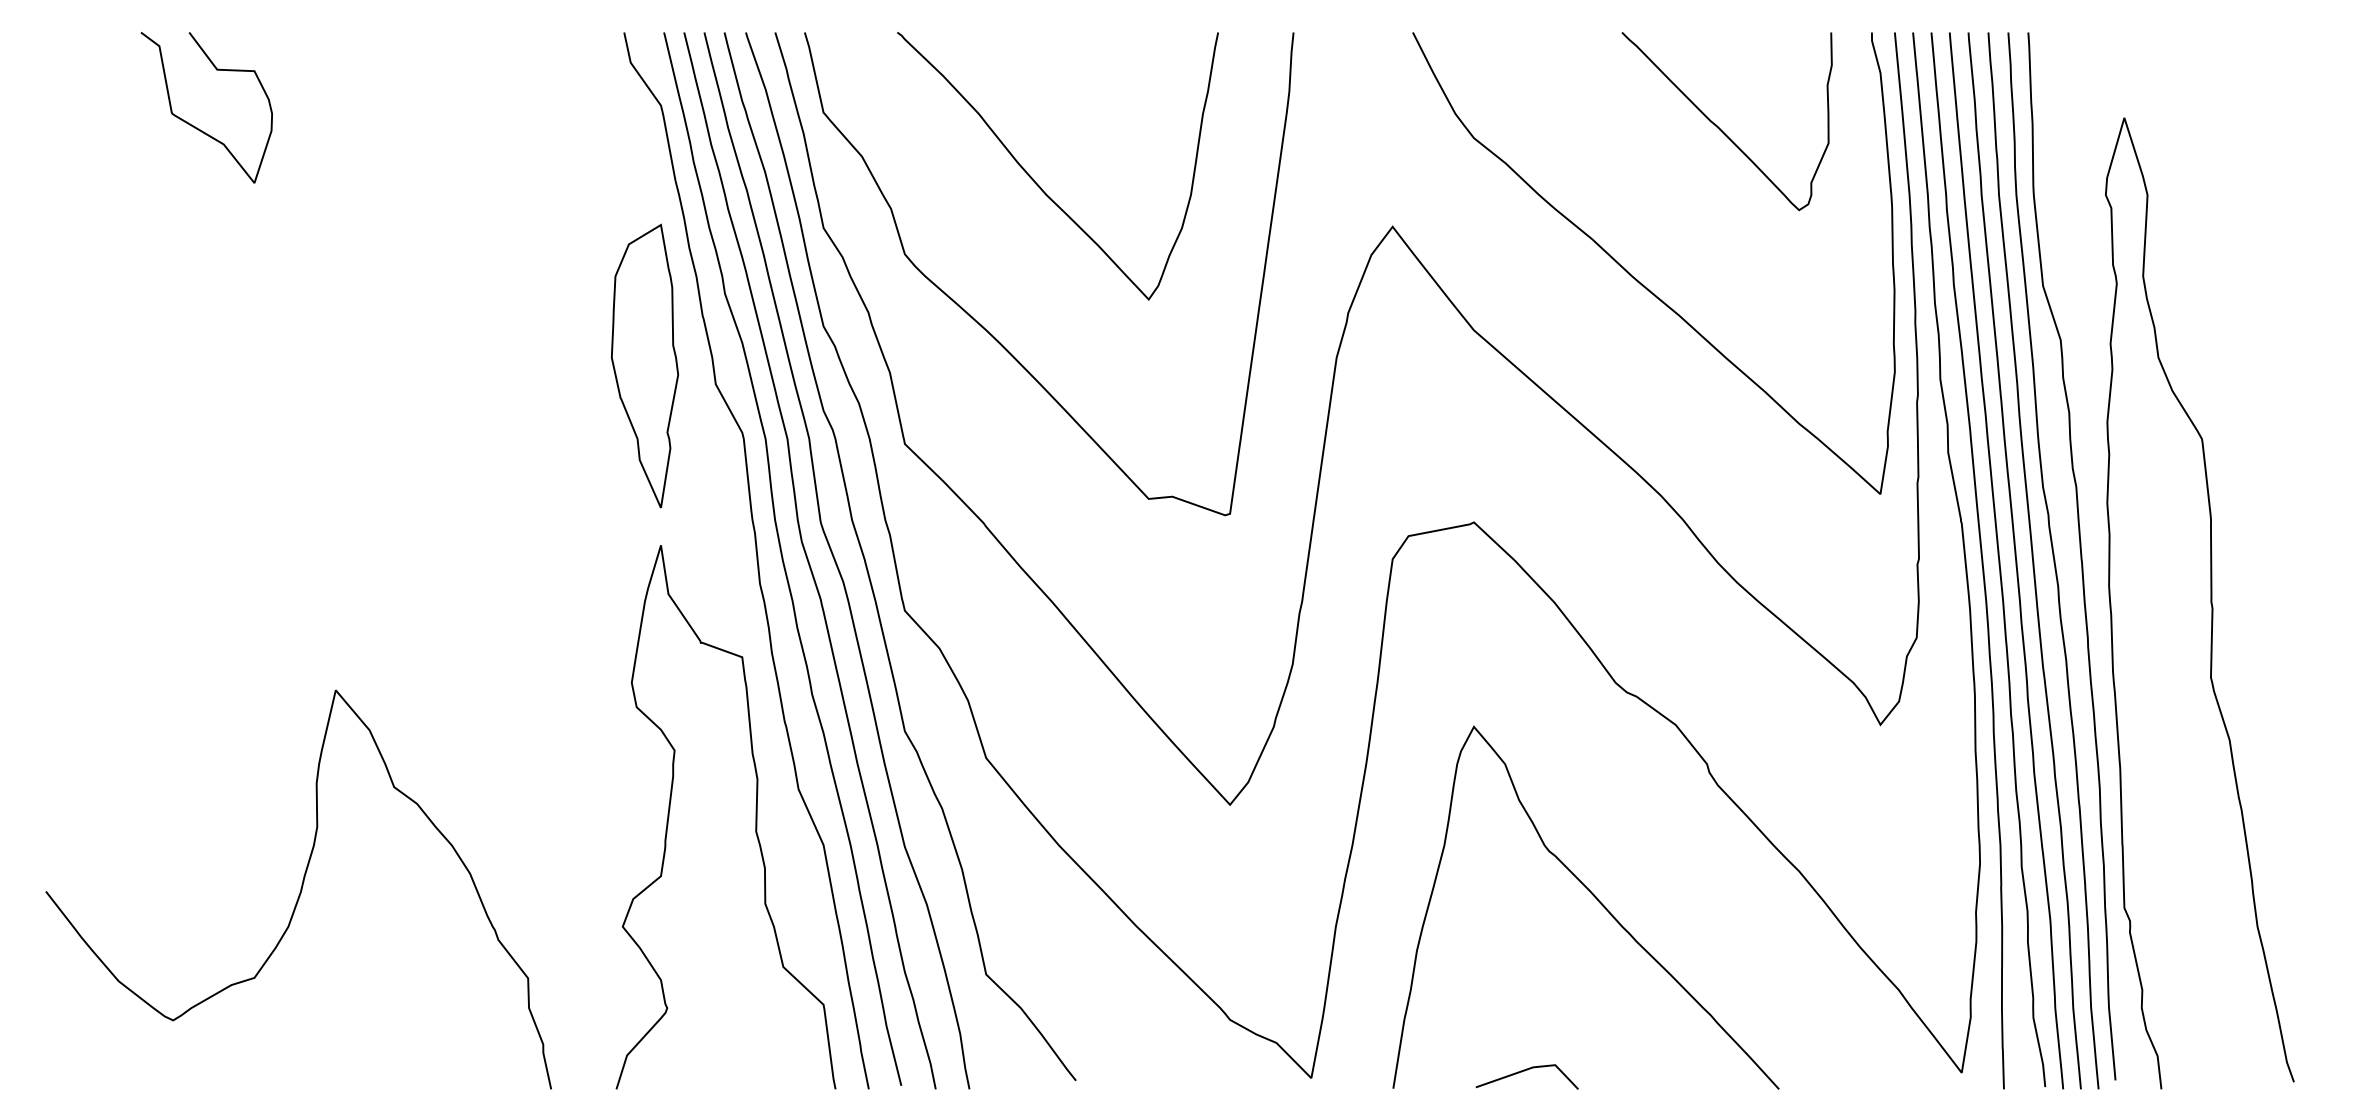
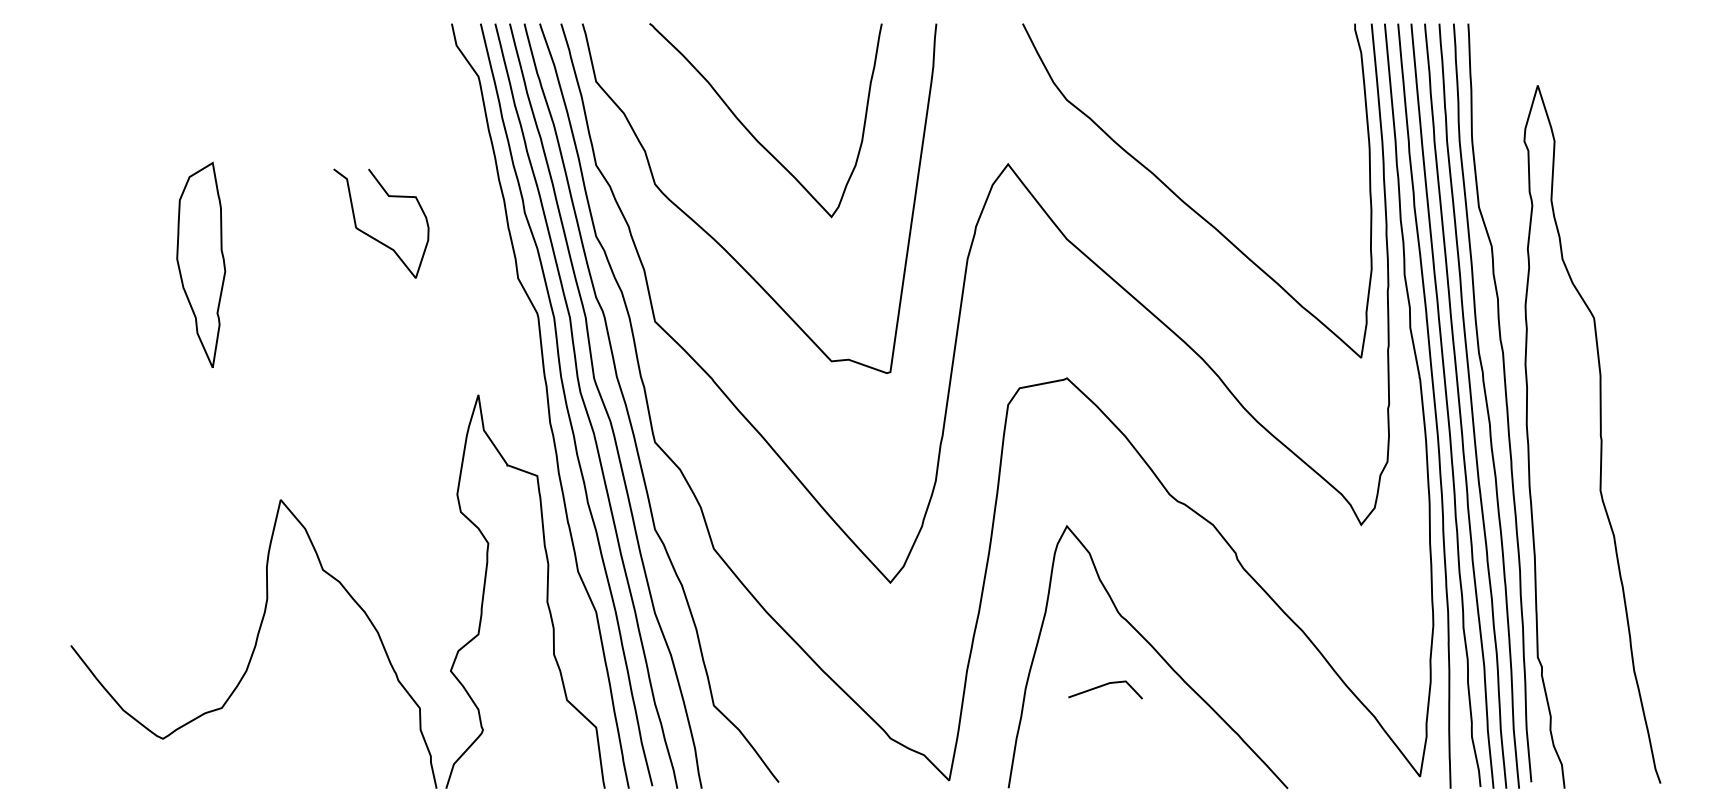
curve: (197, 127) -> (374, 237), moved
curve: (1719, 127) -> (1244, 92), removed
part: (644, 365) -> (200, 264), moved
curve: (300, 889) -> (255, 644), moved
line: (1524, 1071) -> (1103, 686), moved

